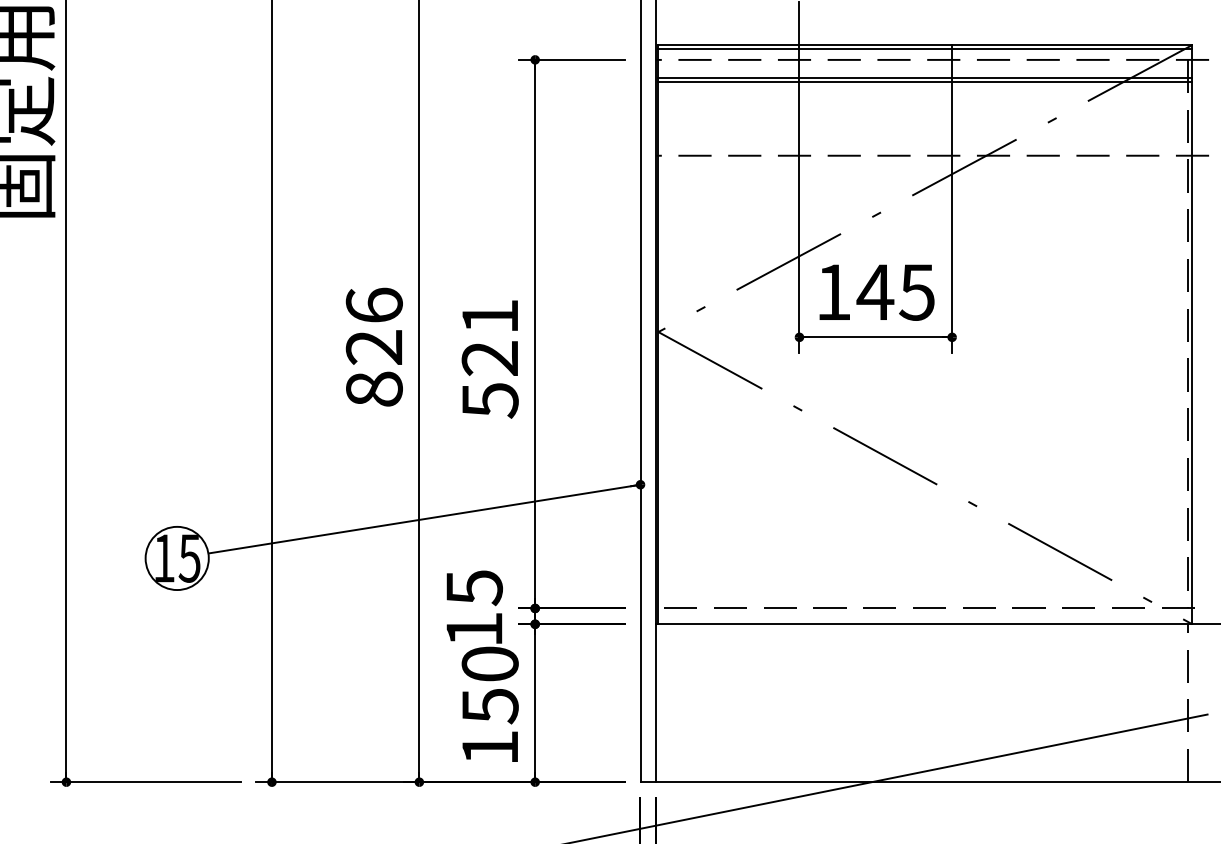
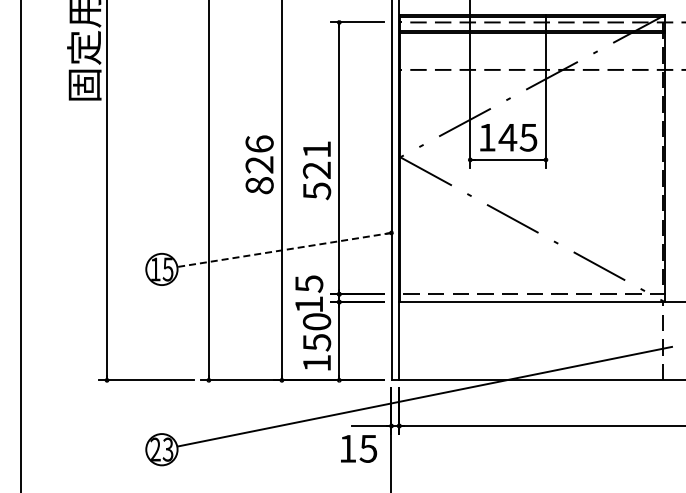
line: (422, 520) -> (283, 250), solid -> dashed

